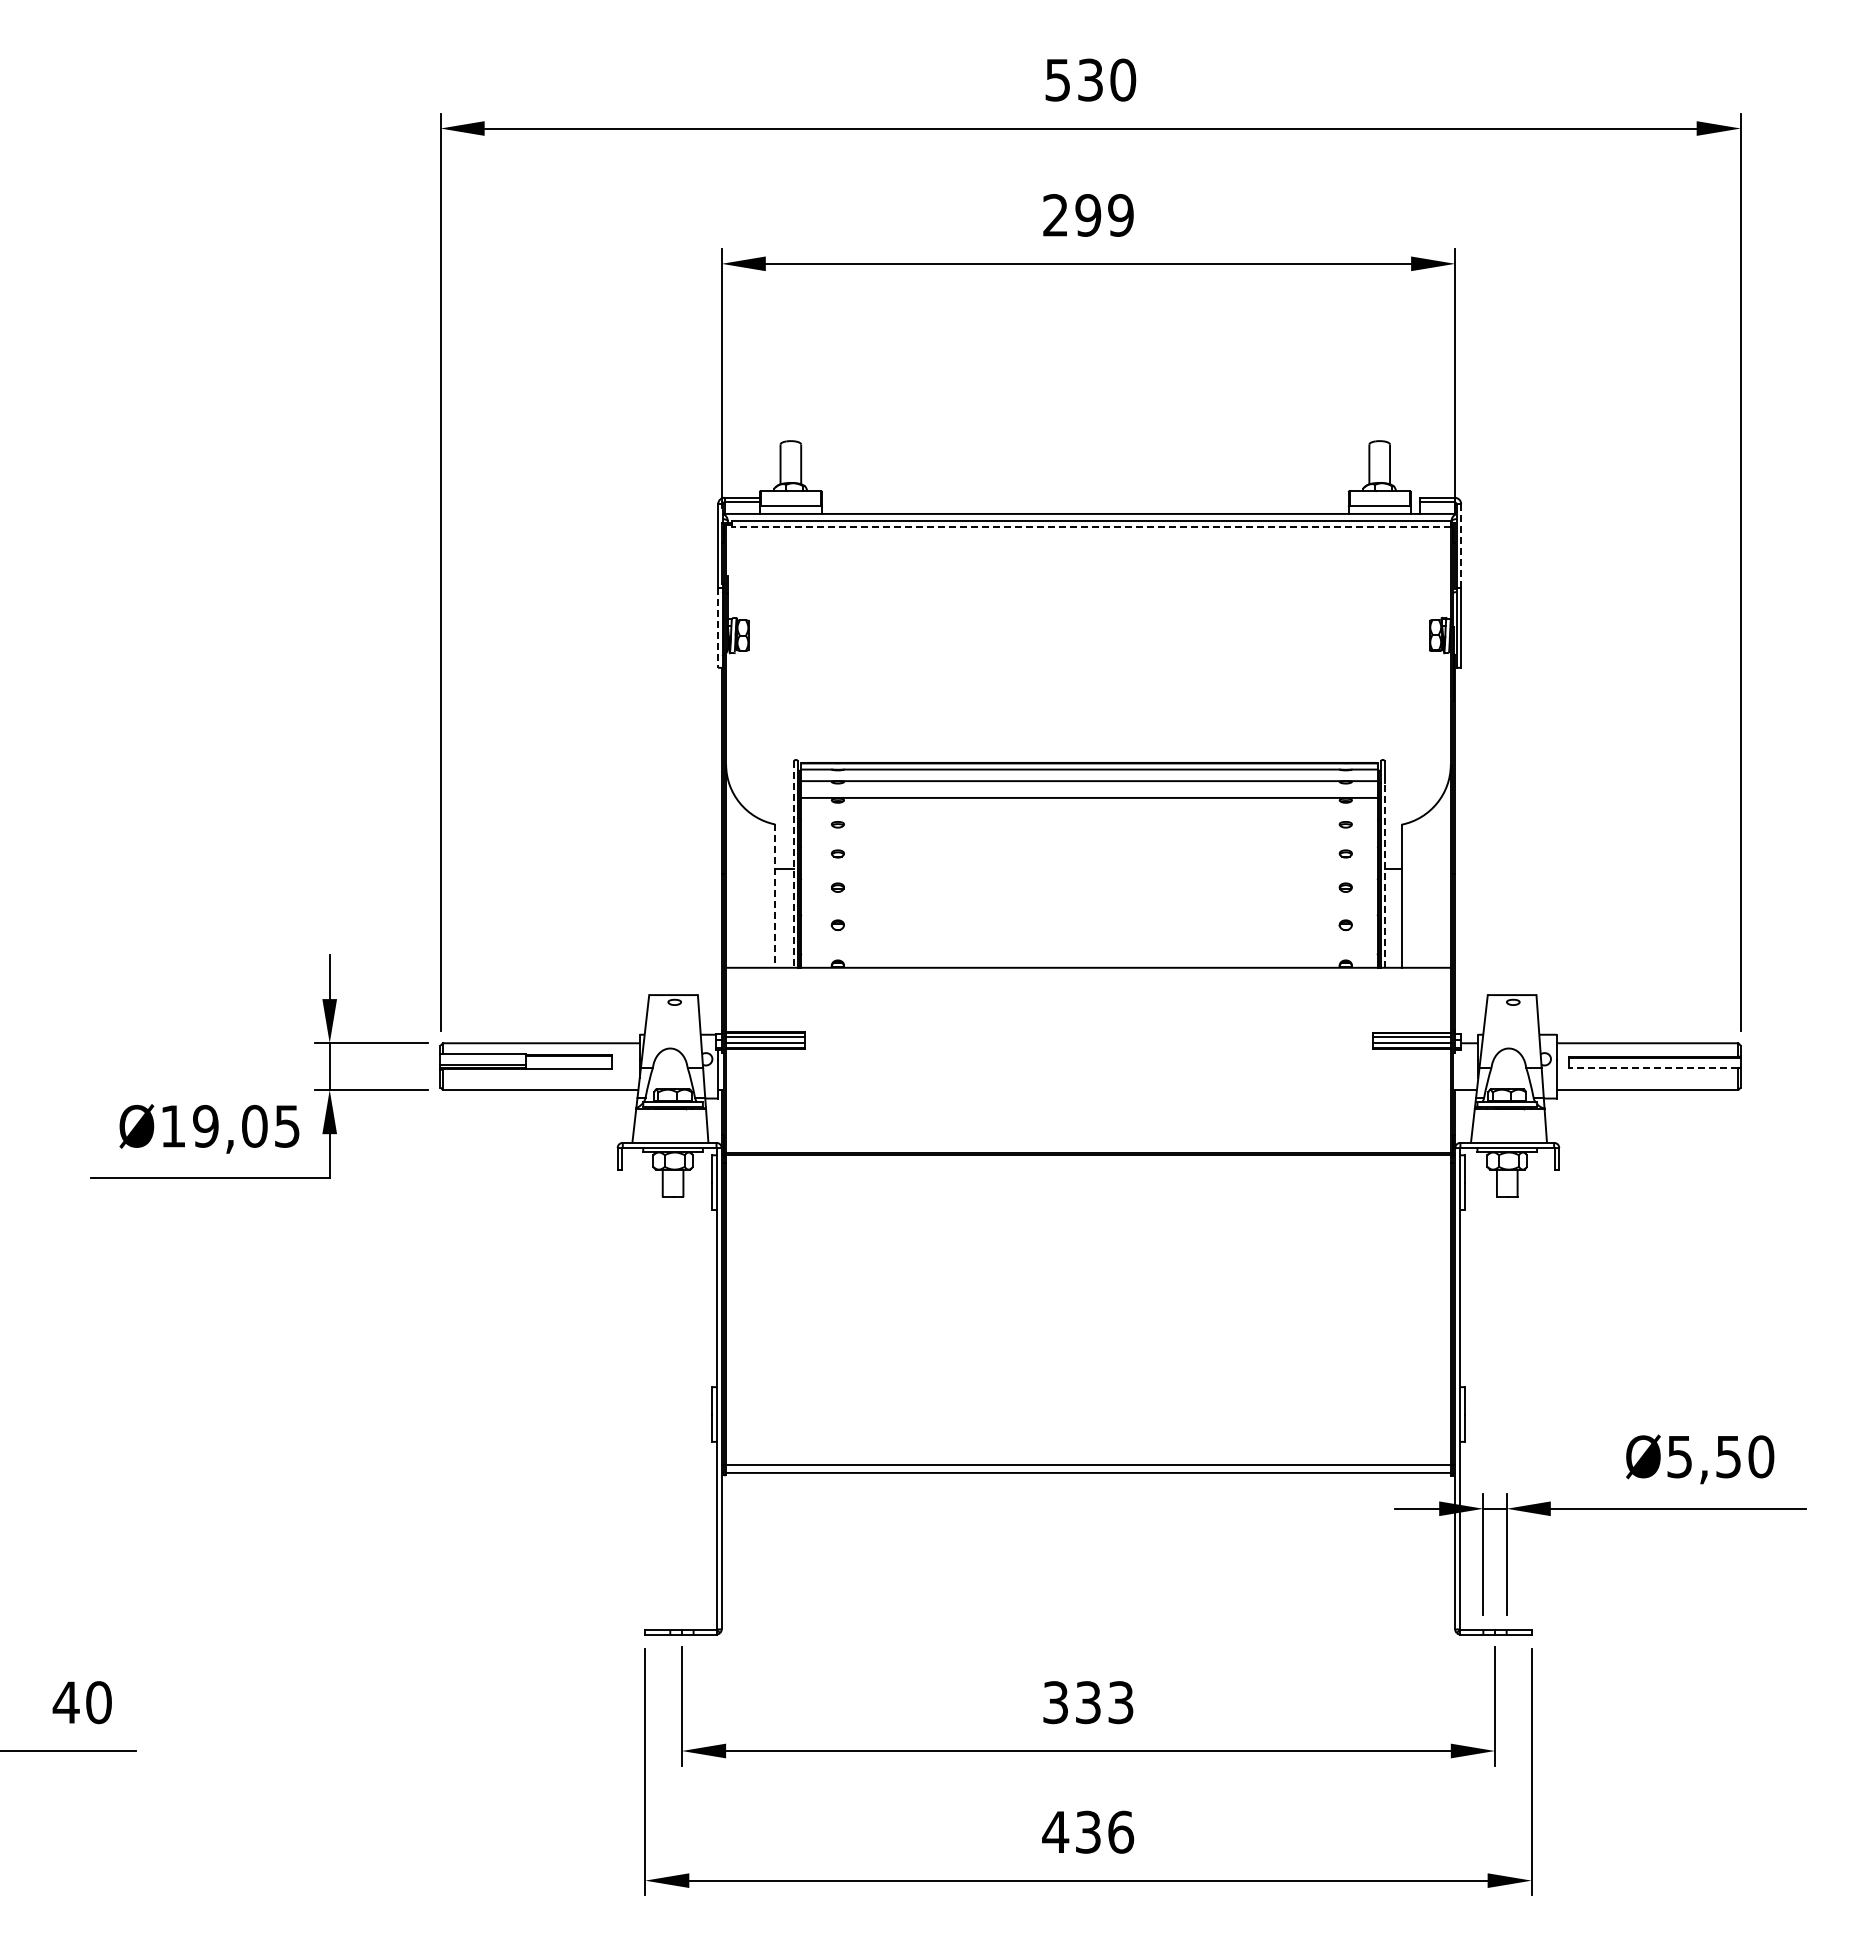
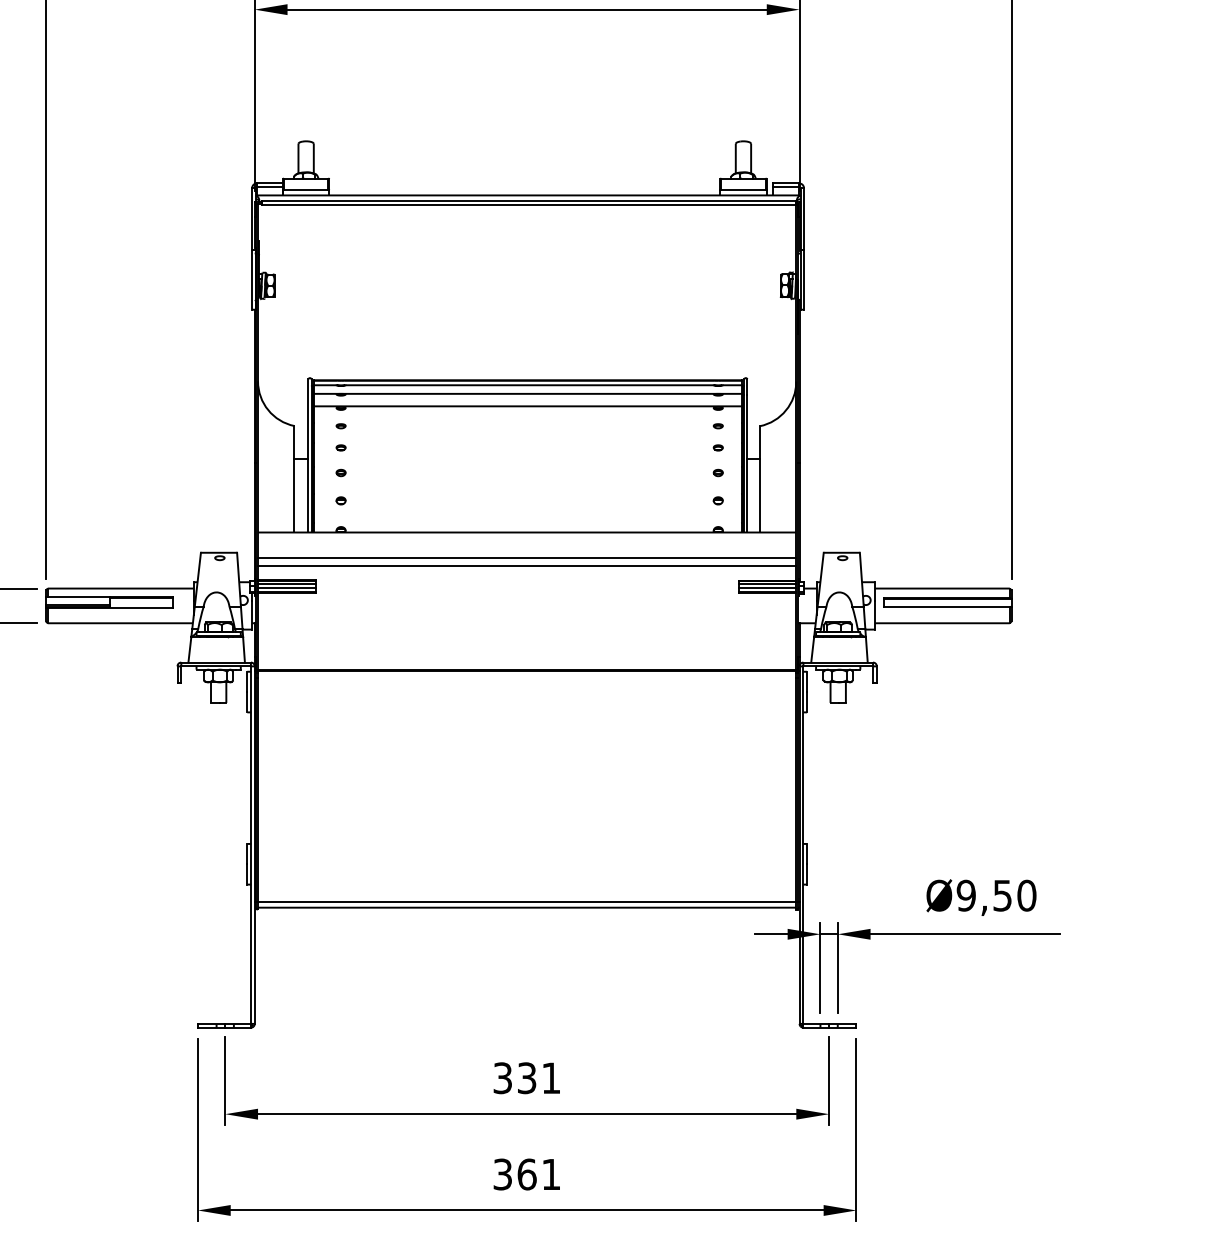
line: (1090, 527) -> (528, 205), dashed -> solid
line: (1461, 545) -> (804, 218), dashed -> solid
line: (718, 627) -> (252, 279), dashed -> solid
line: (793, 865) -> (308, 456), dashed -> solid
line: (1385, 874) -> (747, 463), dashed -> solid
line: (775, 896) -> (294, 479), dashed -> solid
line: (1088, 1002) -> (527, 558), added
line: (1088, 1013) -> (527, 566), added
line: (1653, 1067) -> (946, 606), dashed -> solid
text: (1679, 1456) -> (966, 895), Ø5,50 -> Ø9,50
text: (1120, 1702) -> (550, 1078), 333 -> 331
text: (1088, 1831) -> (527, 1173), 436 -> 361

